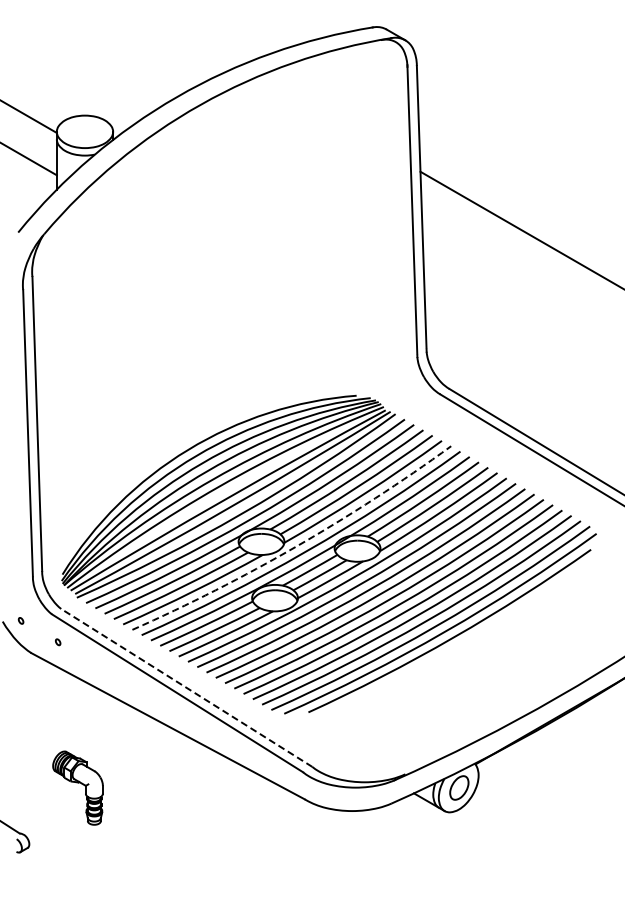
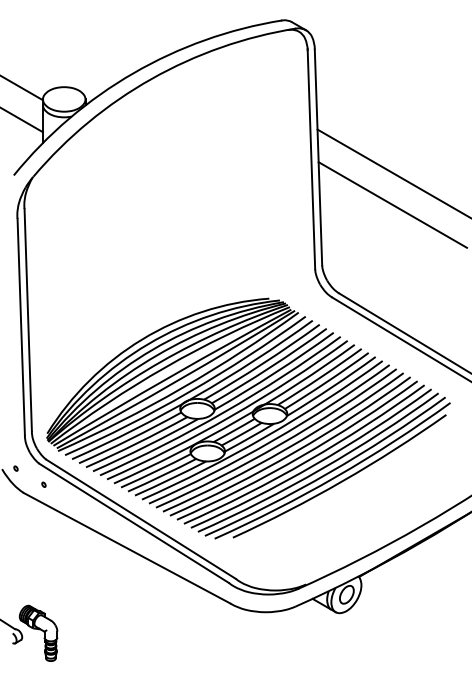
line: (519, 271) -> (392, 204), added
arc: (296, 546) -> (223, 412), dashed -> solid
line: (186, 687) -> (140, 518), dashed -> solid
part: (77, 787) -> (38, 632), moved

